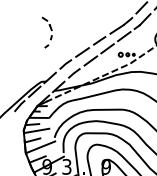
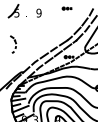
part: (47, 32) -> (13, 44), moved

